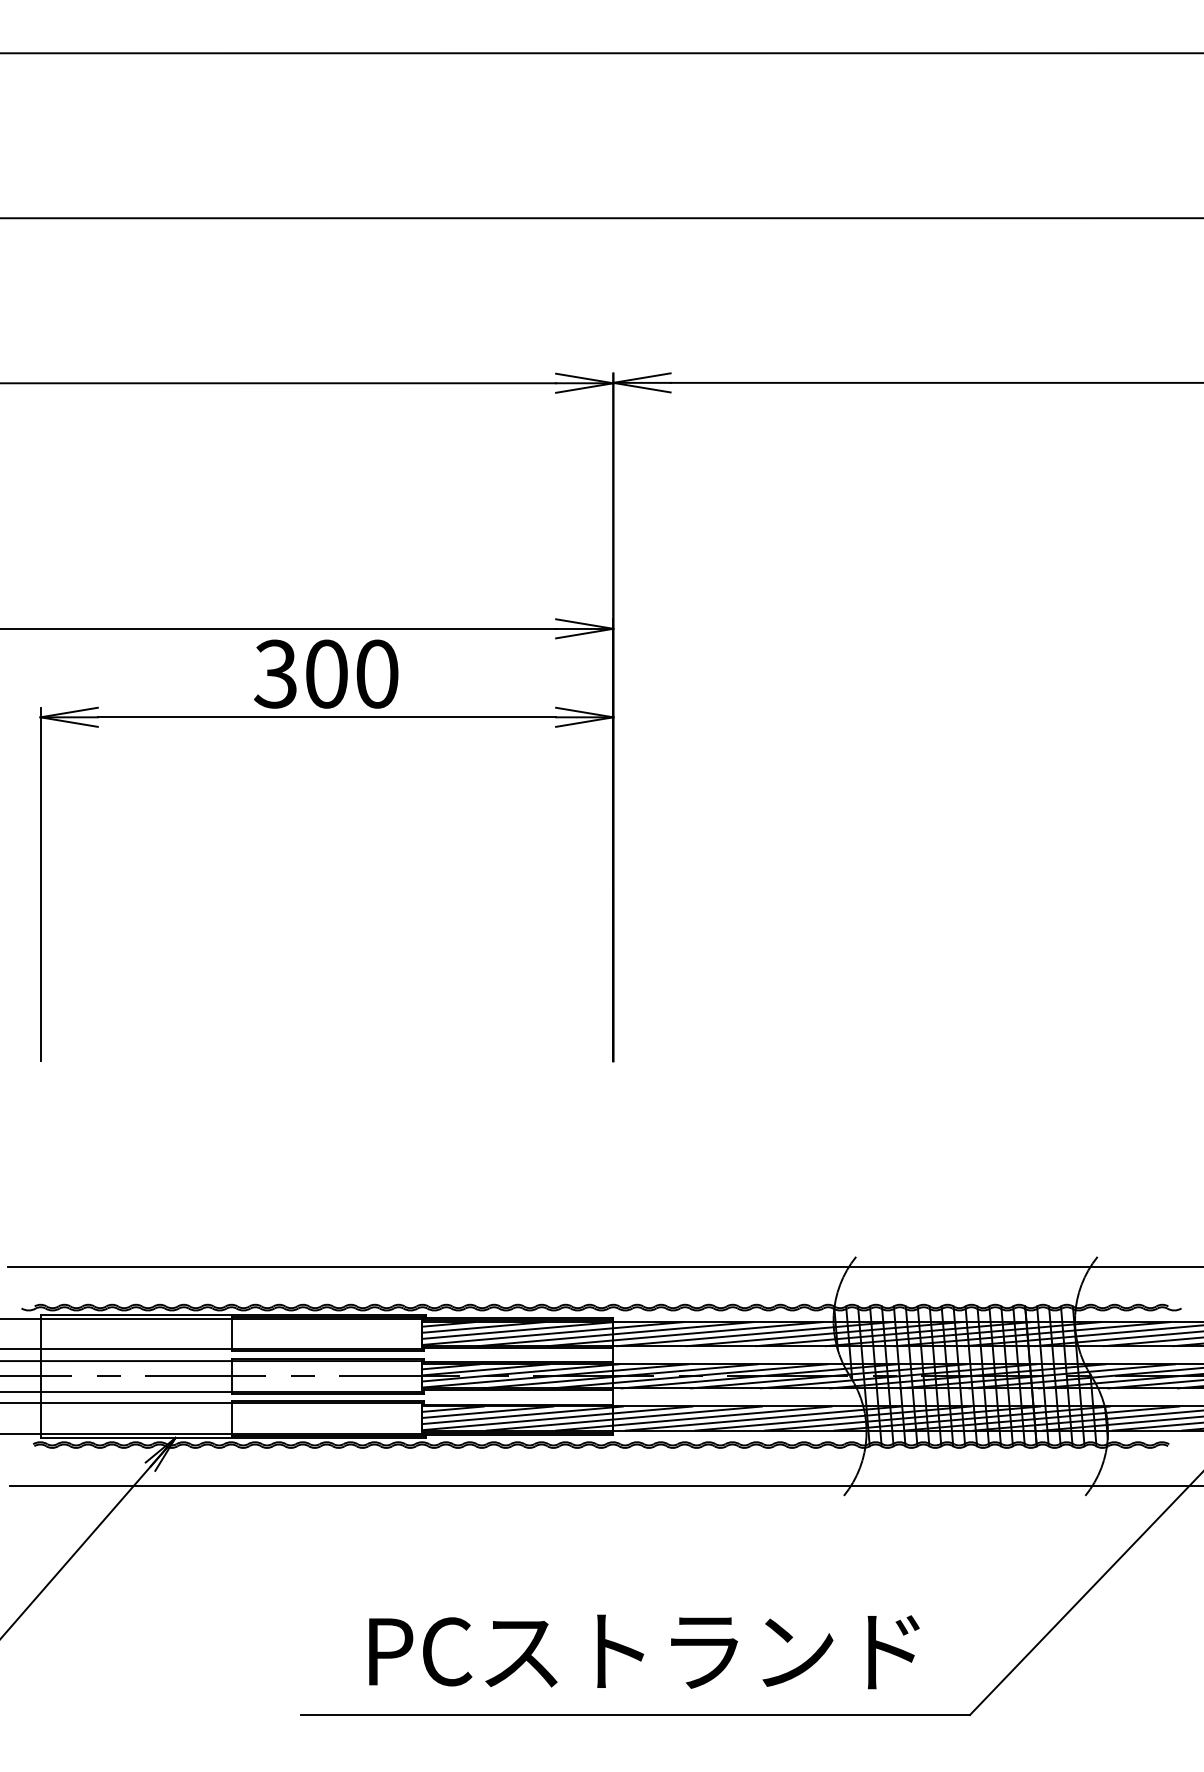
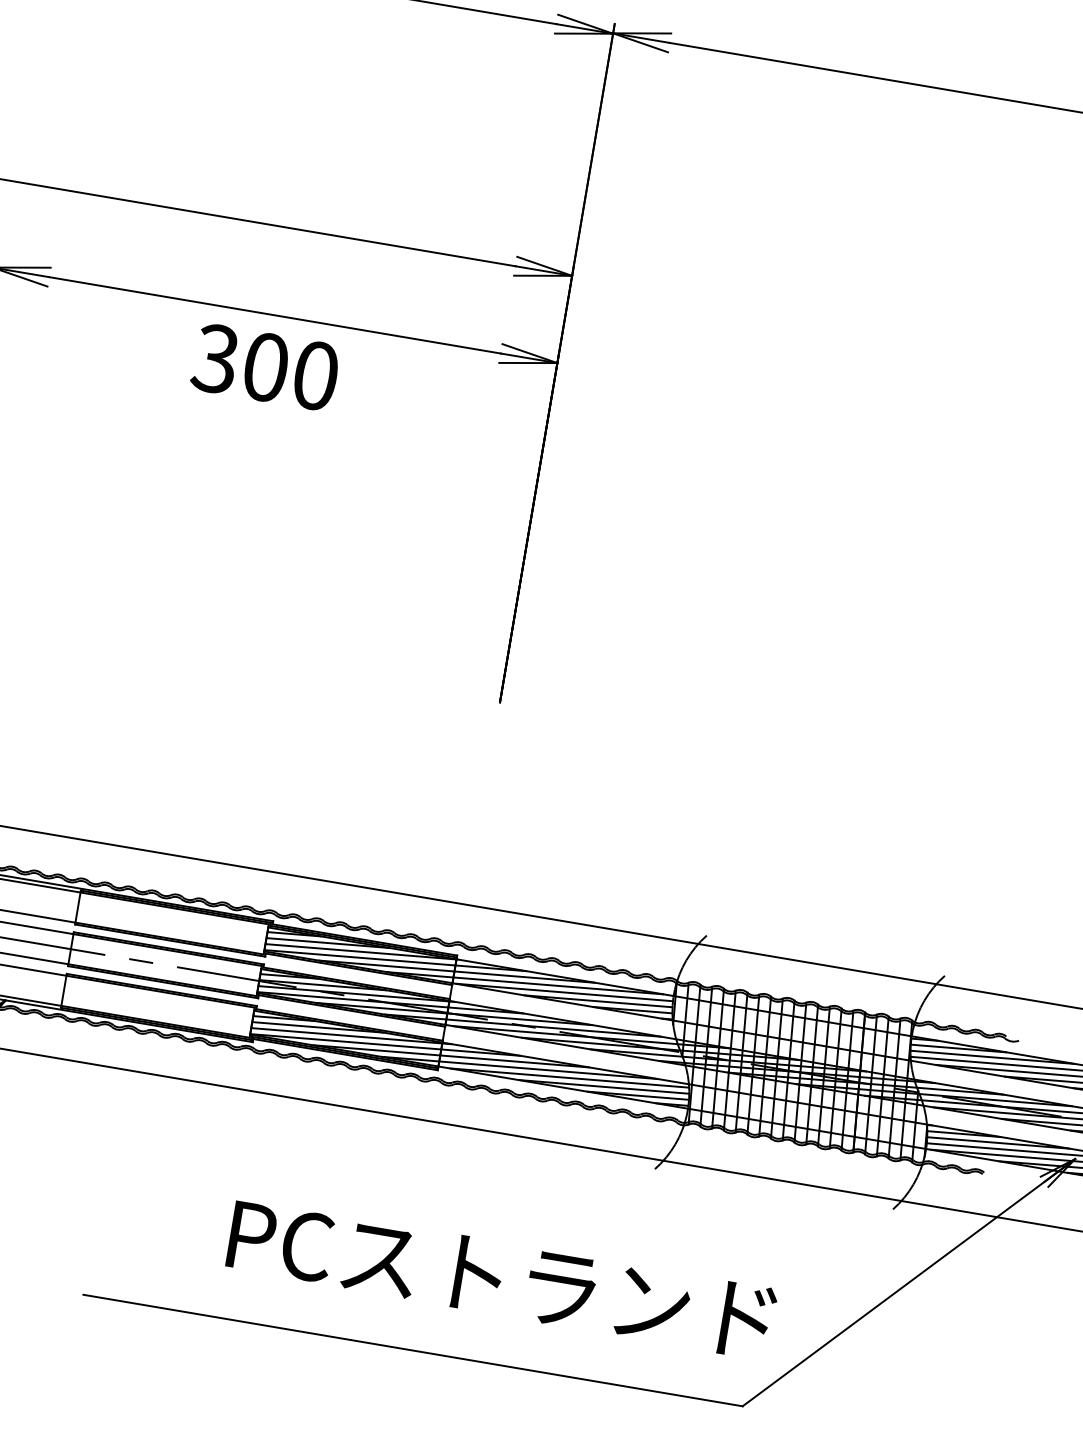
text: (326, 673) -> (265, 366), moved
hatch: (955, 1334) -> (791, 1028), removed
hatch: (985, 1418) -> (807, 1116), removed
text: (644, 1651) -> (502, 1278), moved

